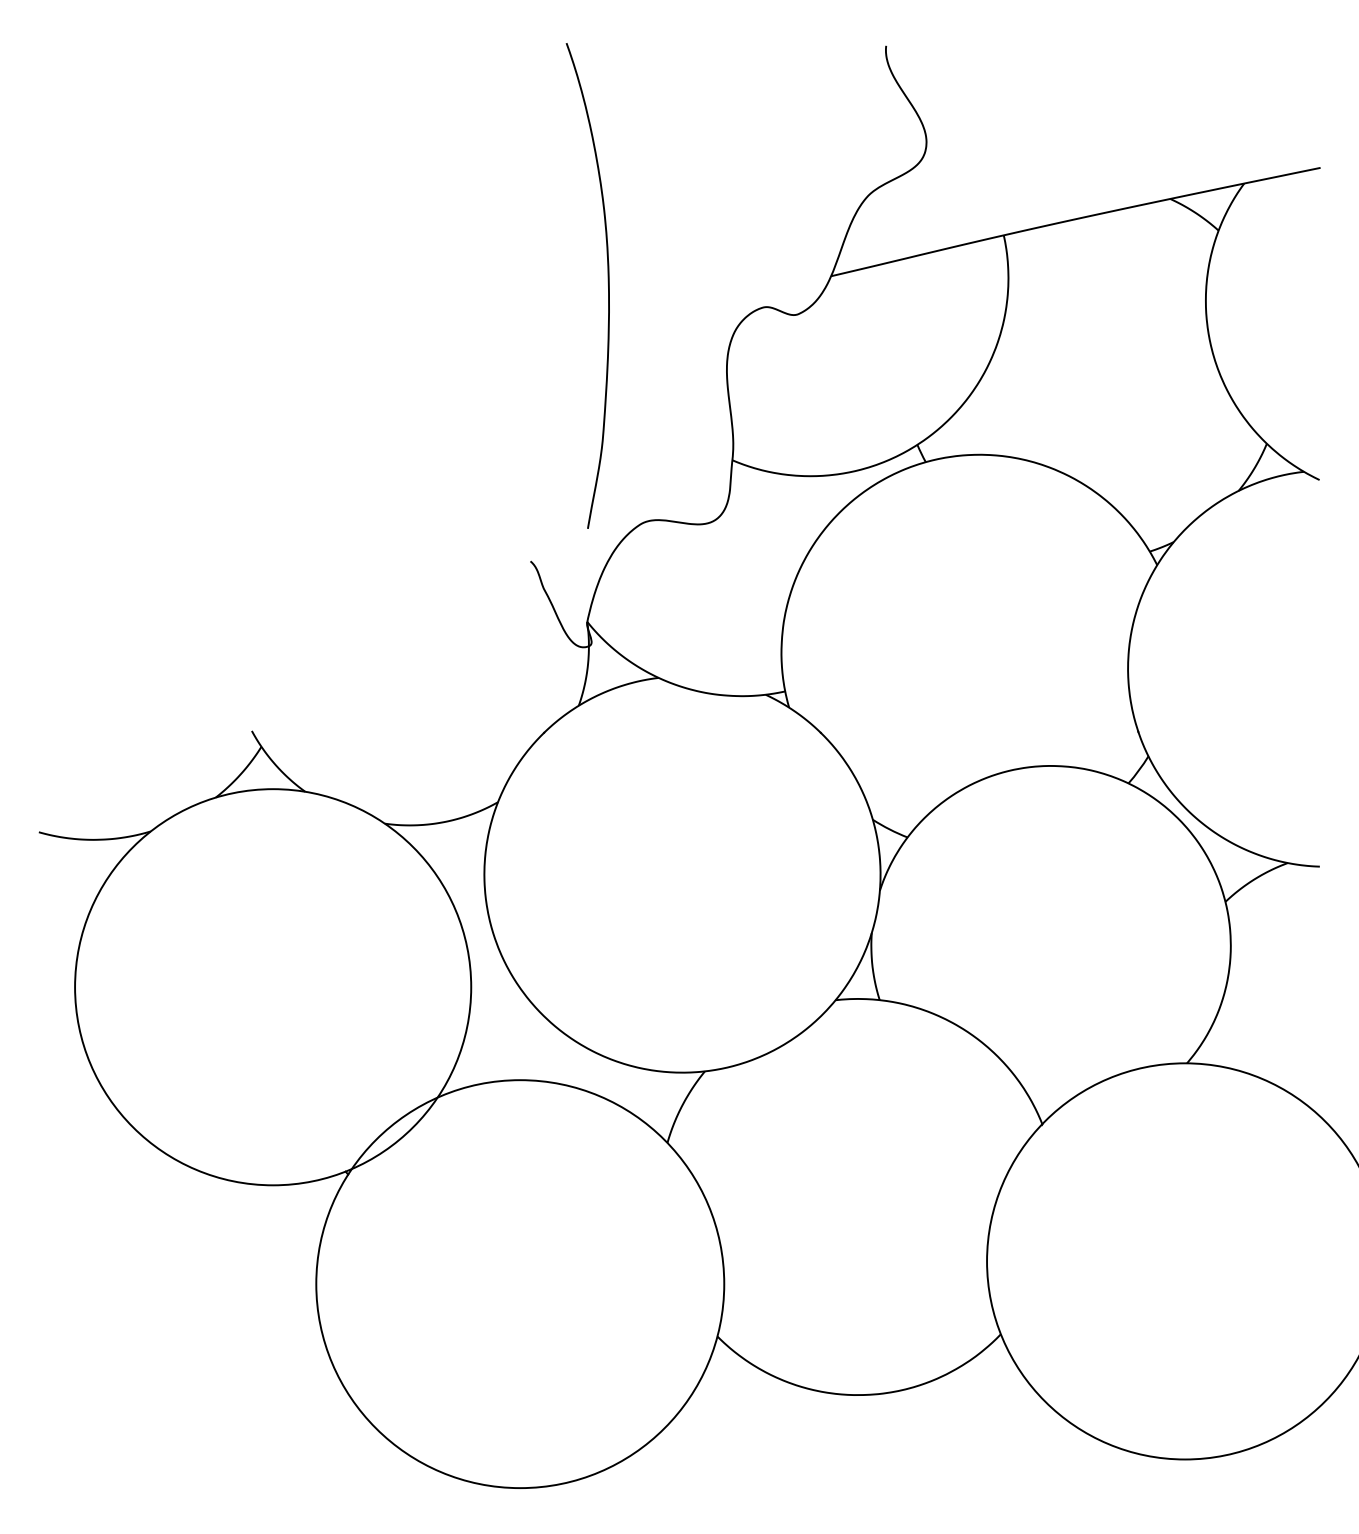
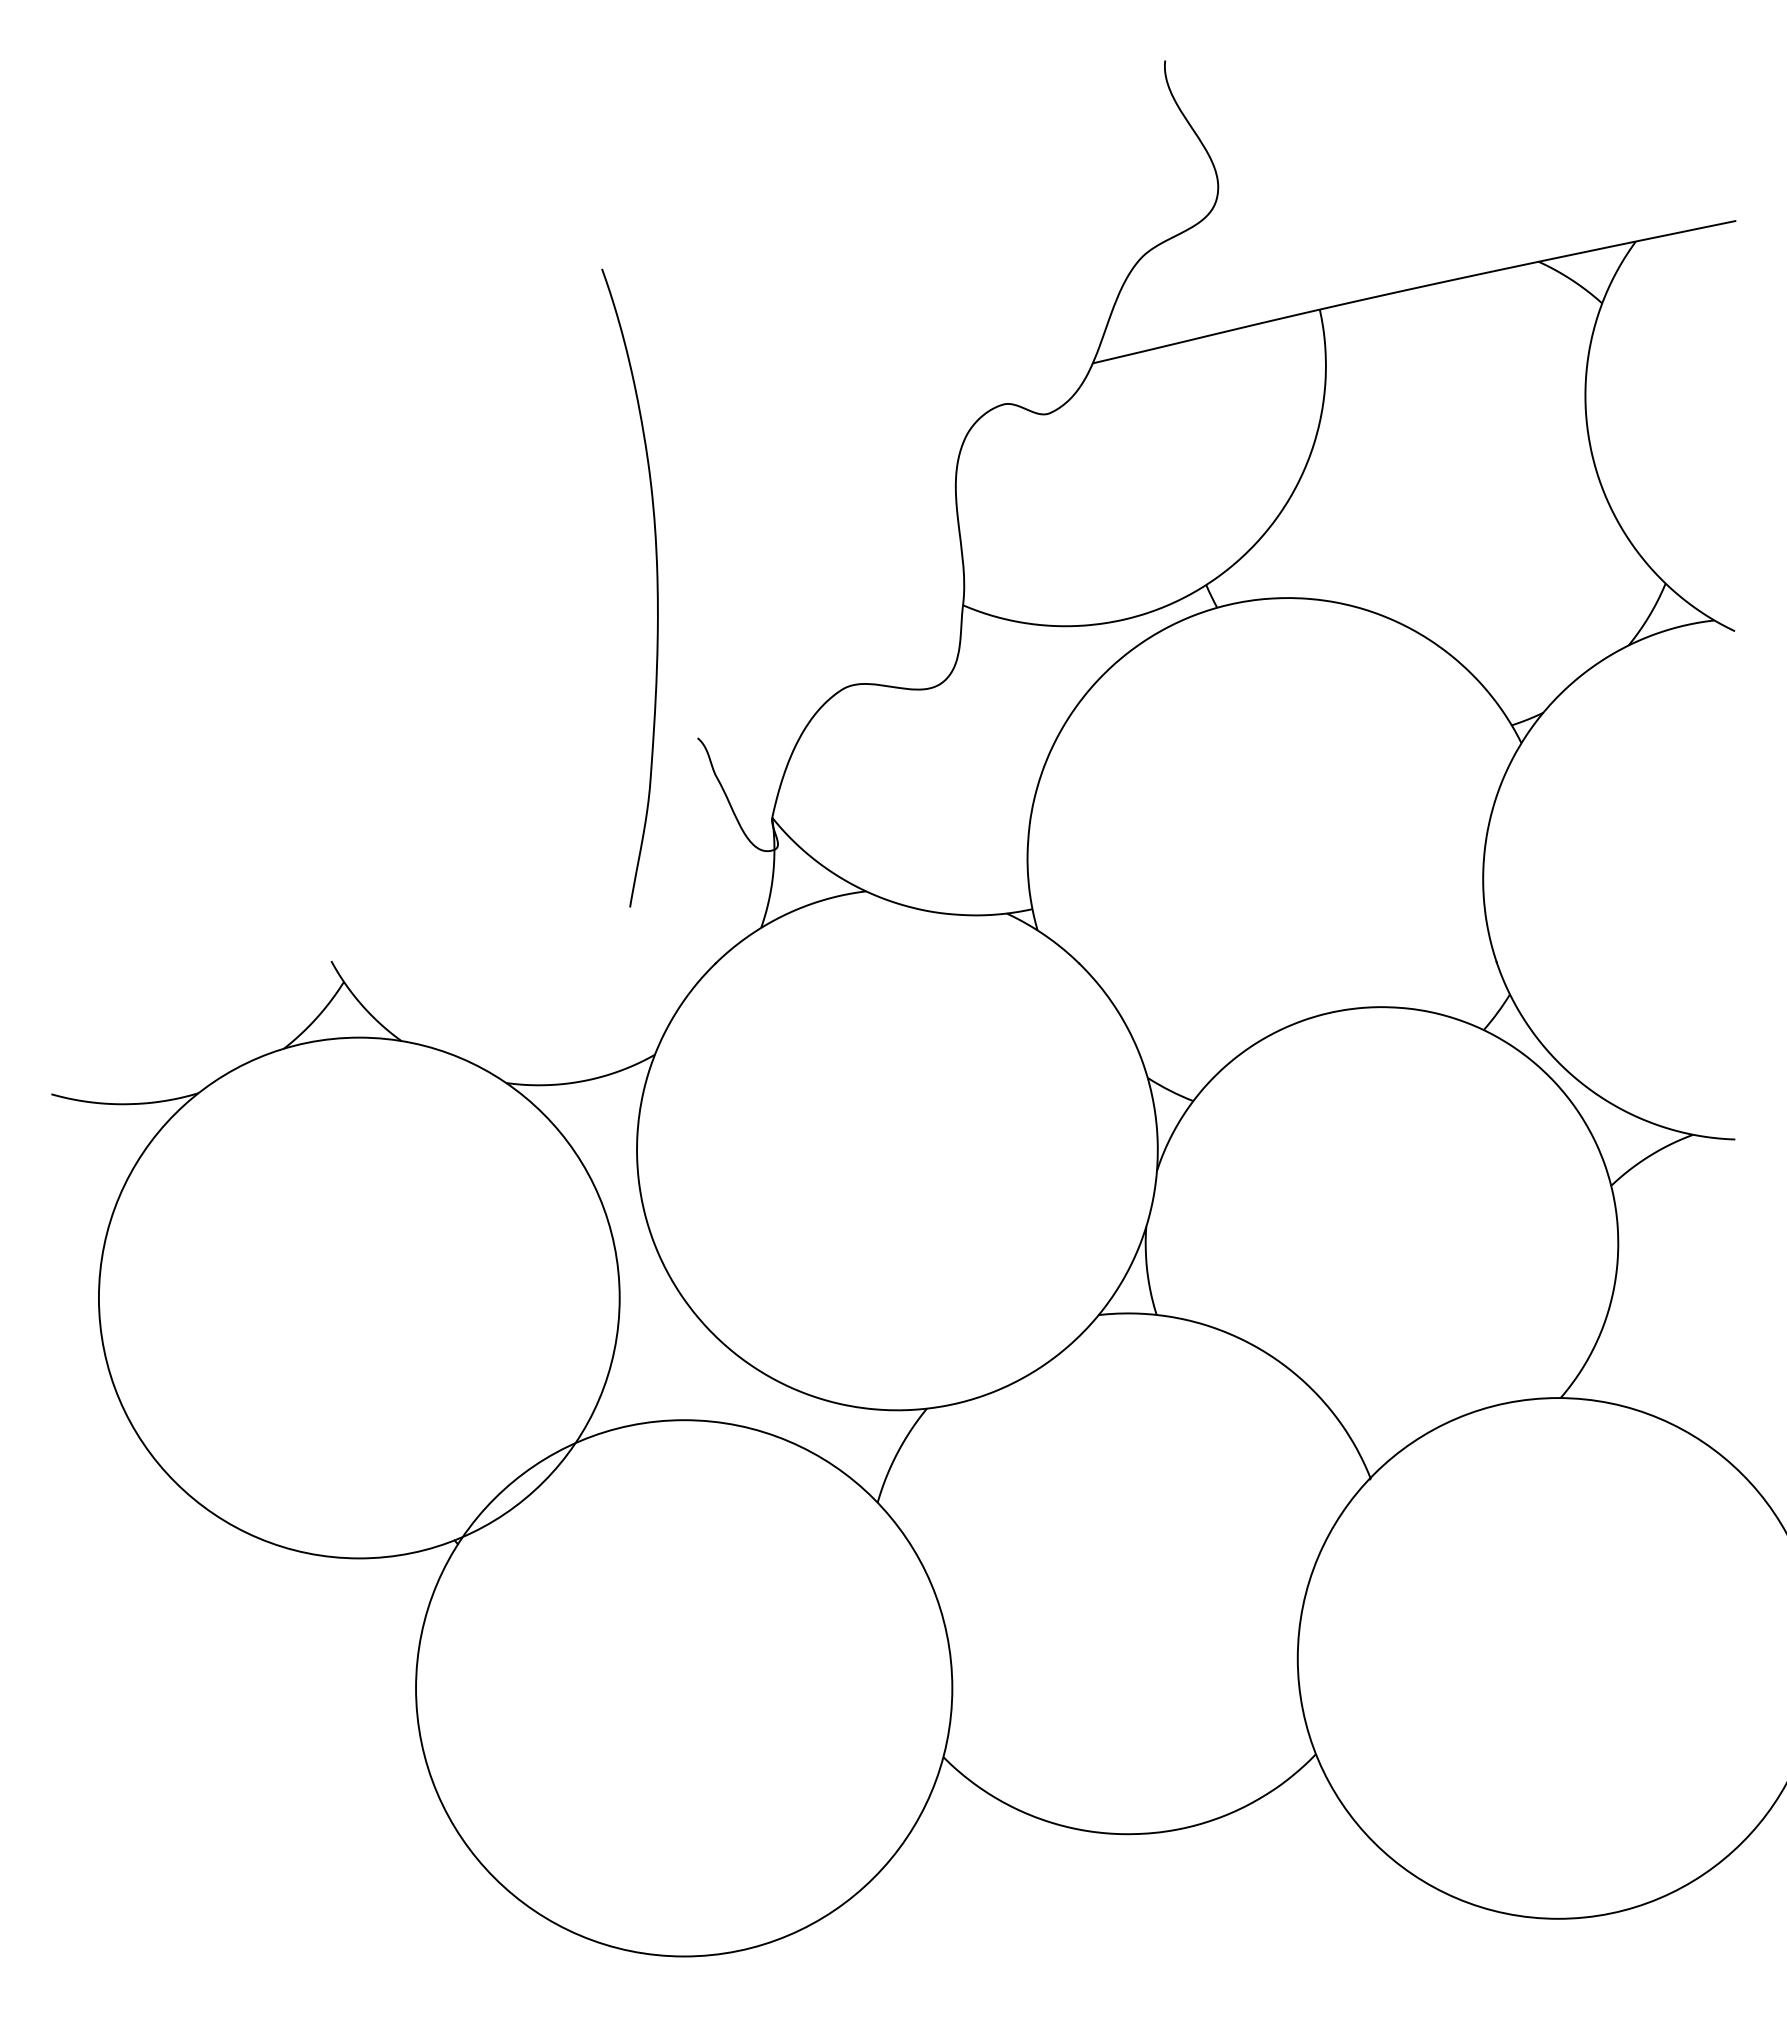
curve: (607, 285) -> (656, 587), moved

